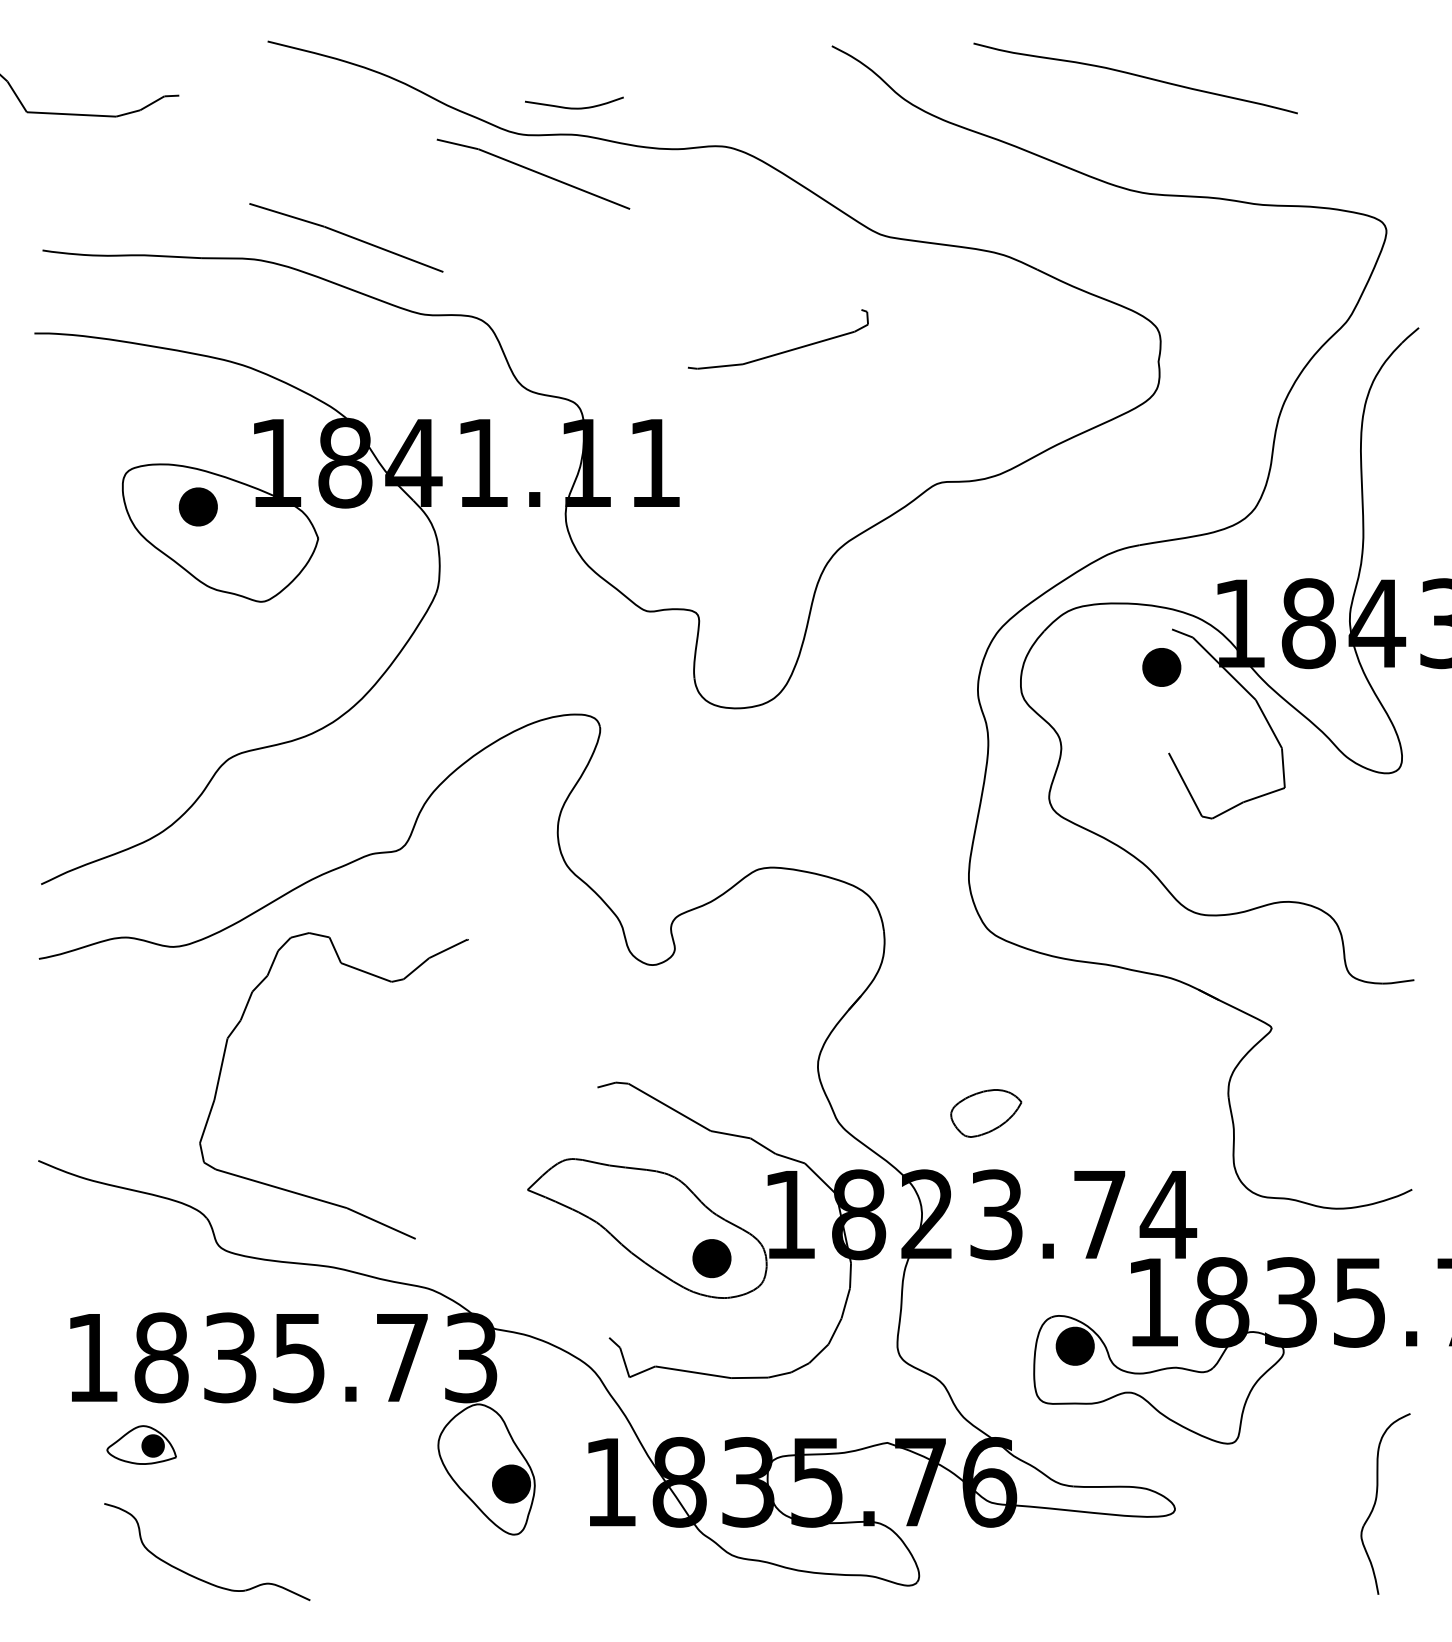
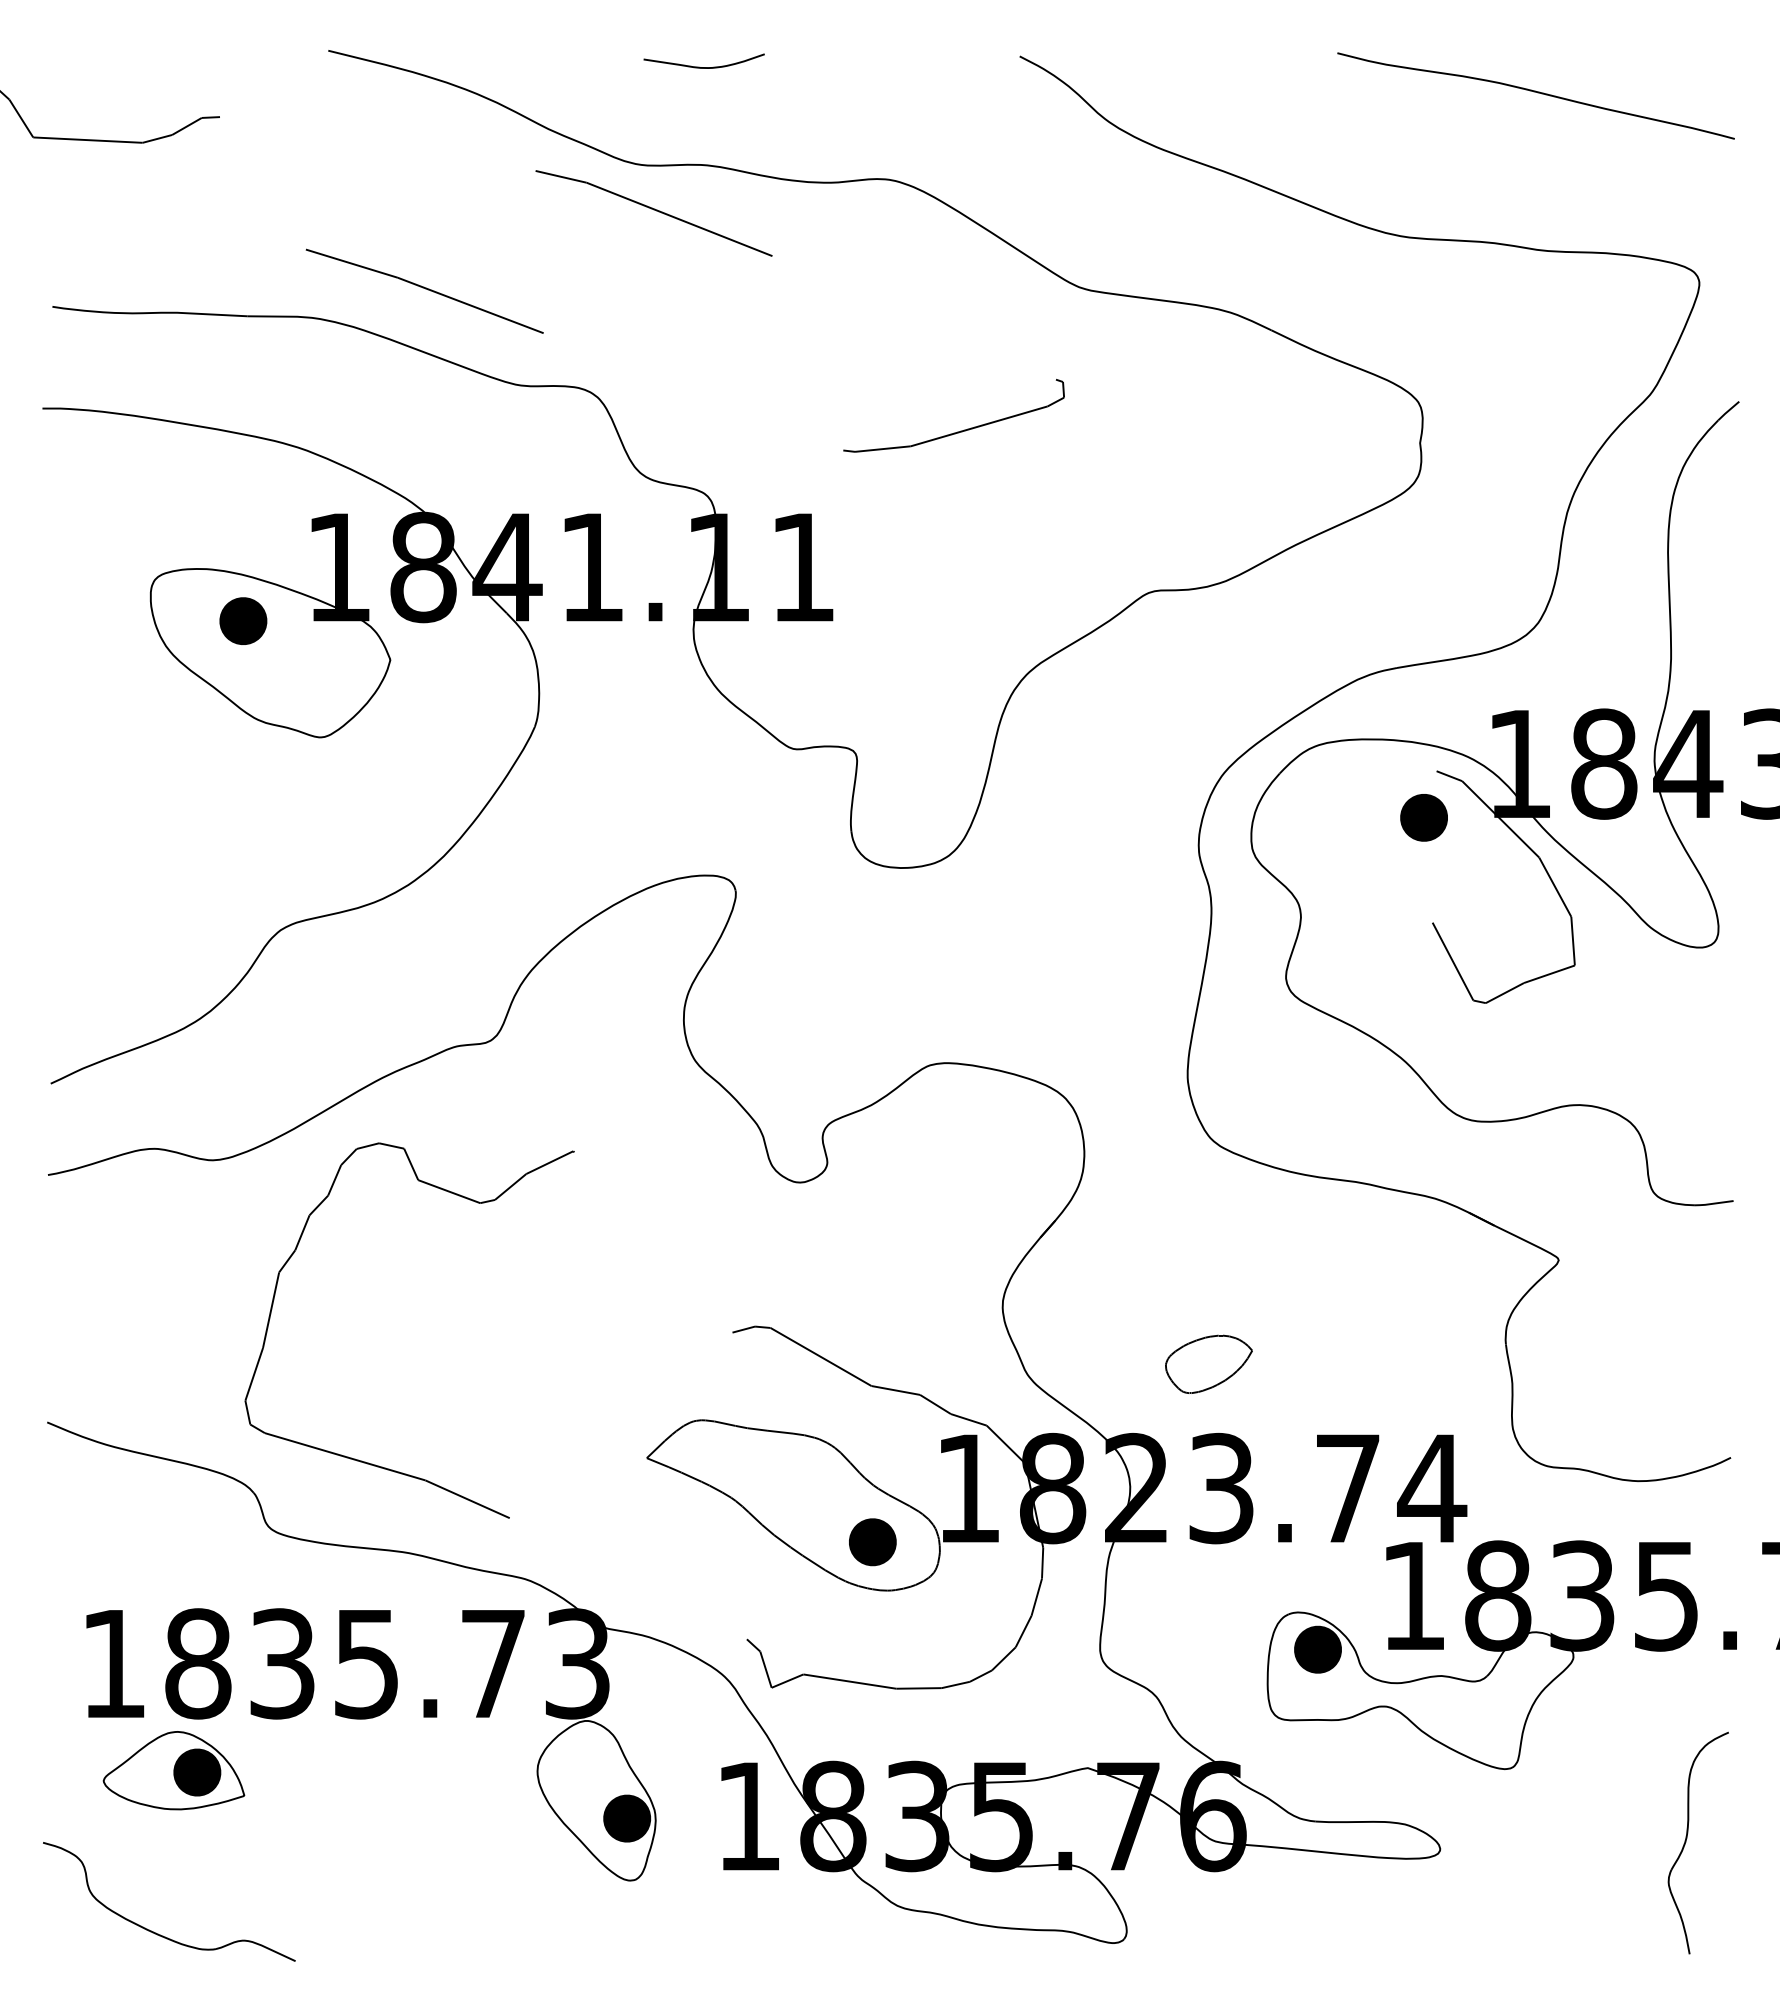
curve: (1136, 76) -> (1537, 93), moved
curve: (573, 108) -> (703, 67), moved
part: (141, 1444) -> (173, 1770), size x1.67
part: (196, 1577) -> (156, 1932), moved

